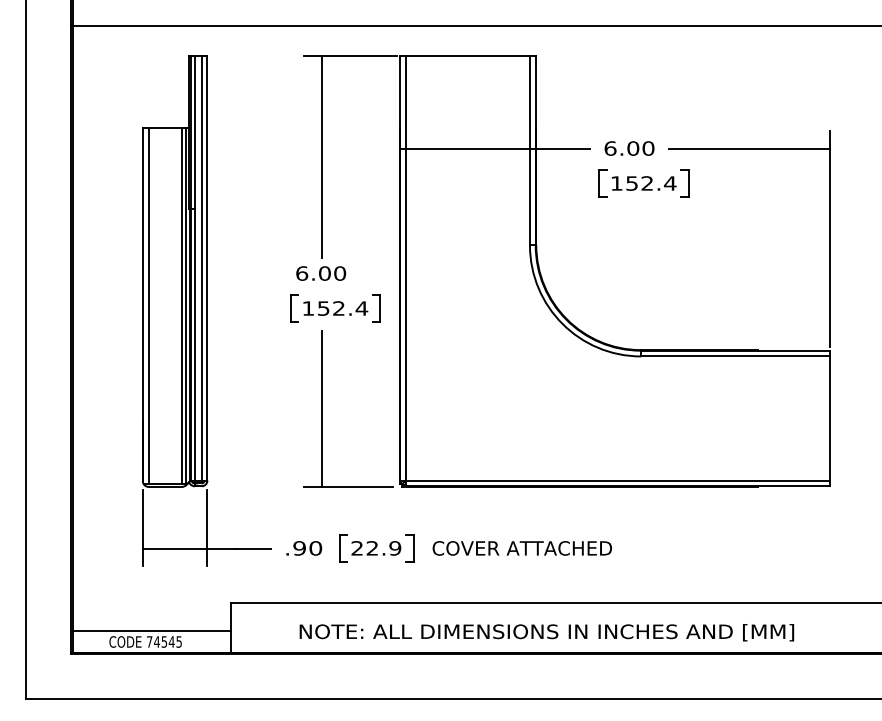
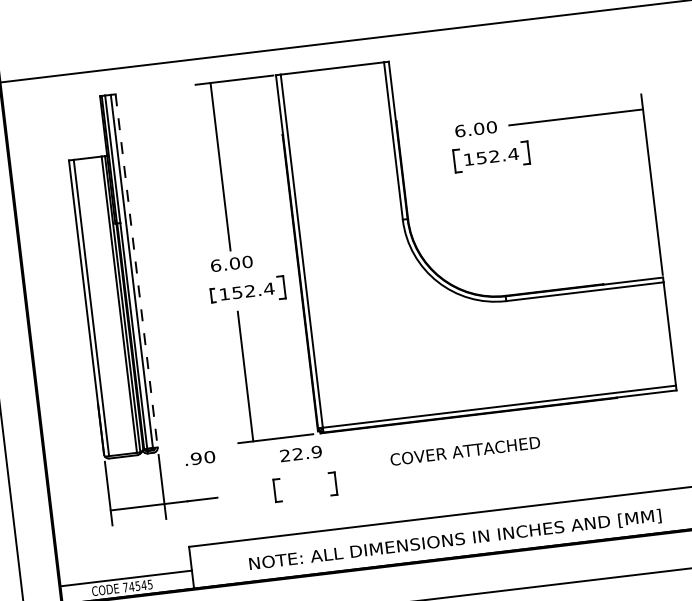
line: (494, 148) -> (363, 142), removed
line: (207, 268) -> (136, 270), solid -> dashed
part: (294, 308) -> (213, 295), size x0.6
text: (304, 548) -> (200, 458), moved
text: (376, 548) -> (301, 453), moved
text: (521, 548) -> (464, 451), moved

